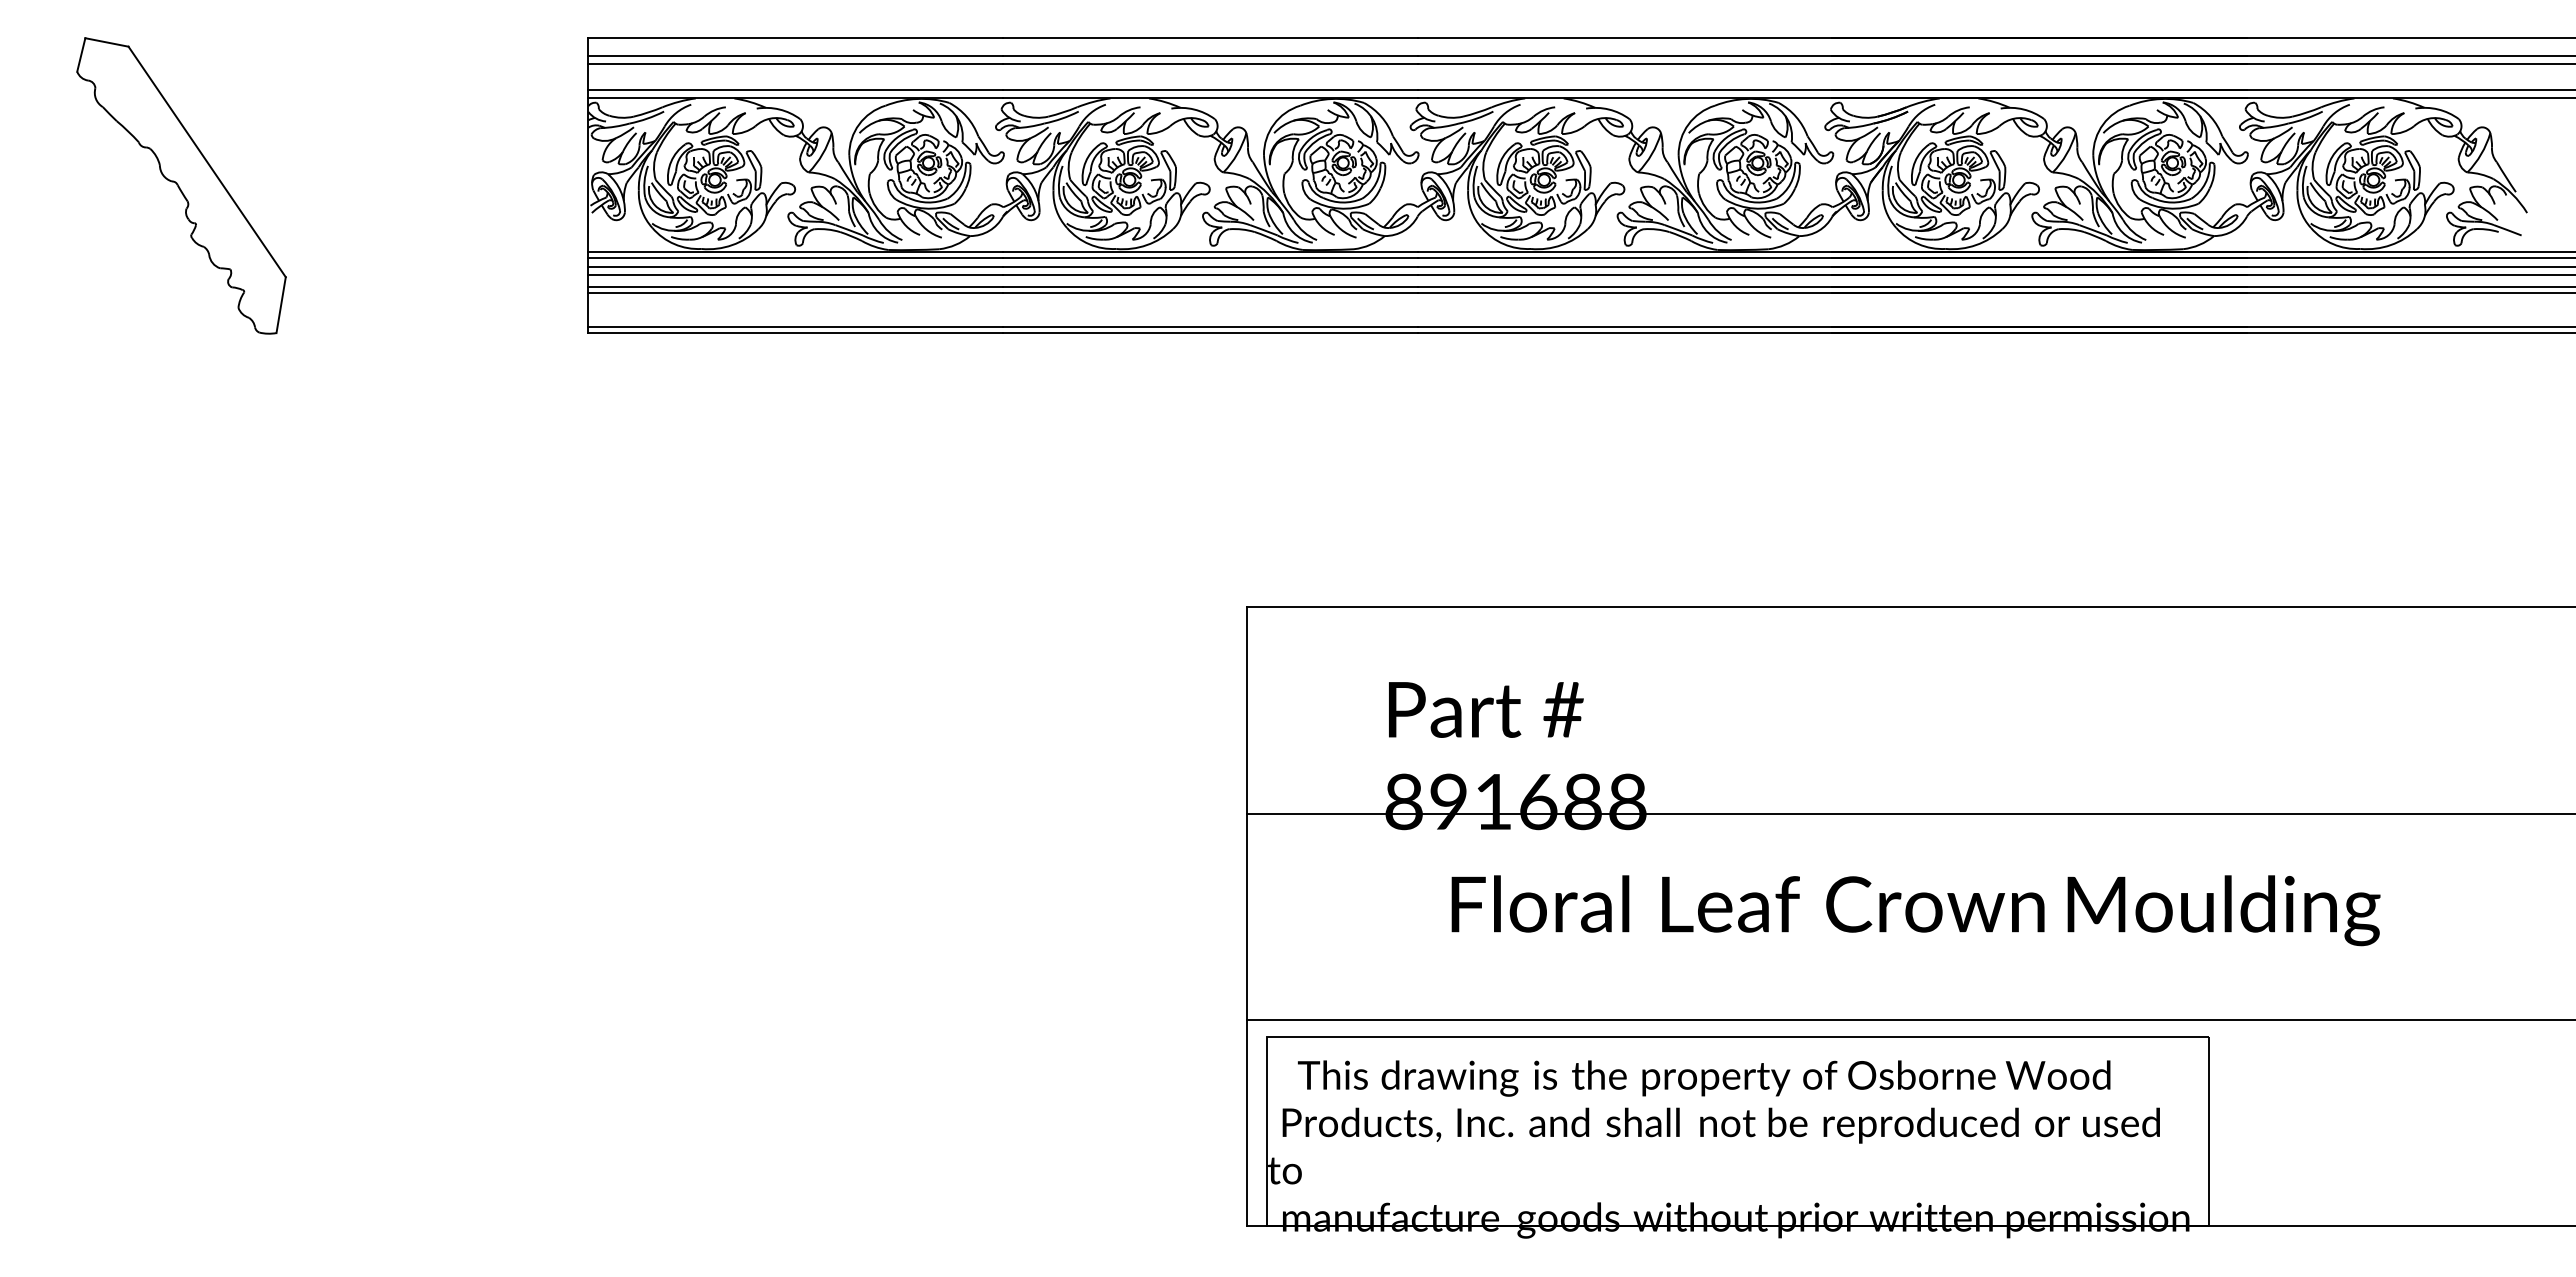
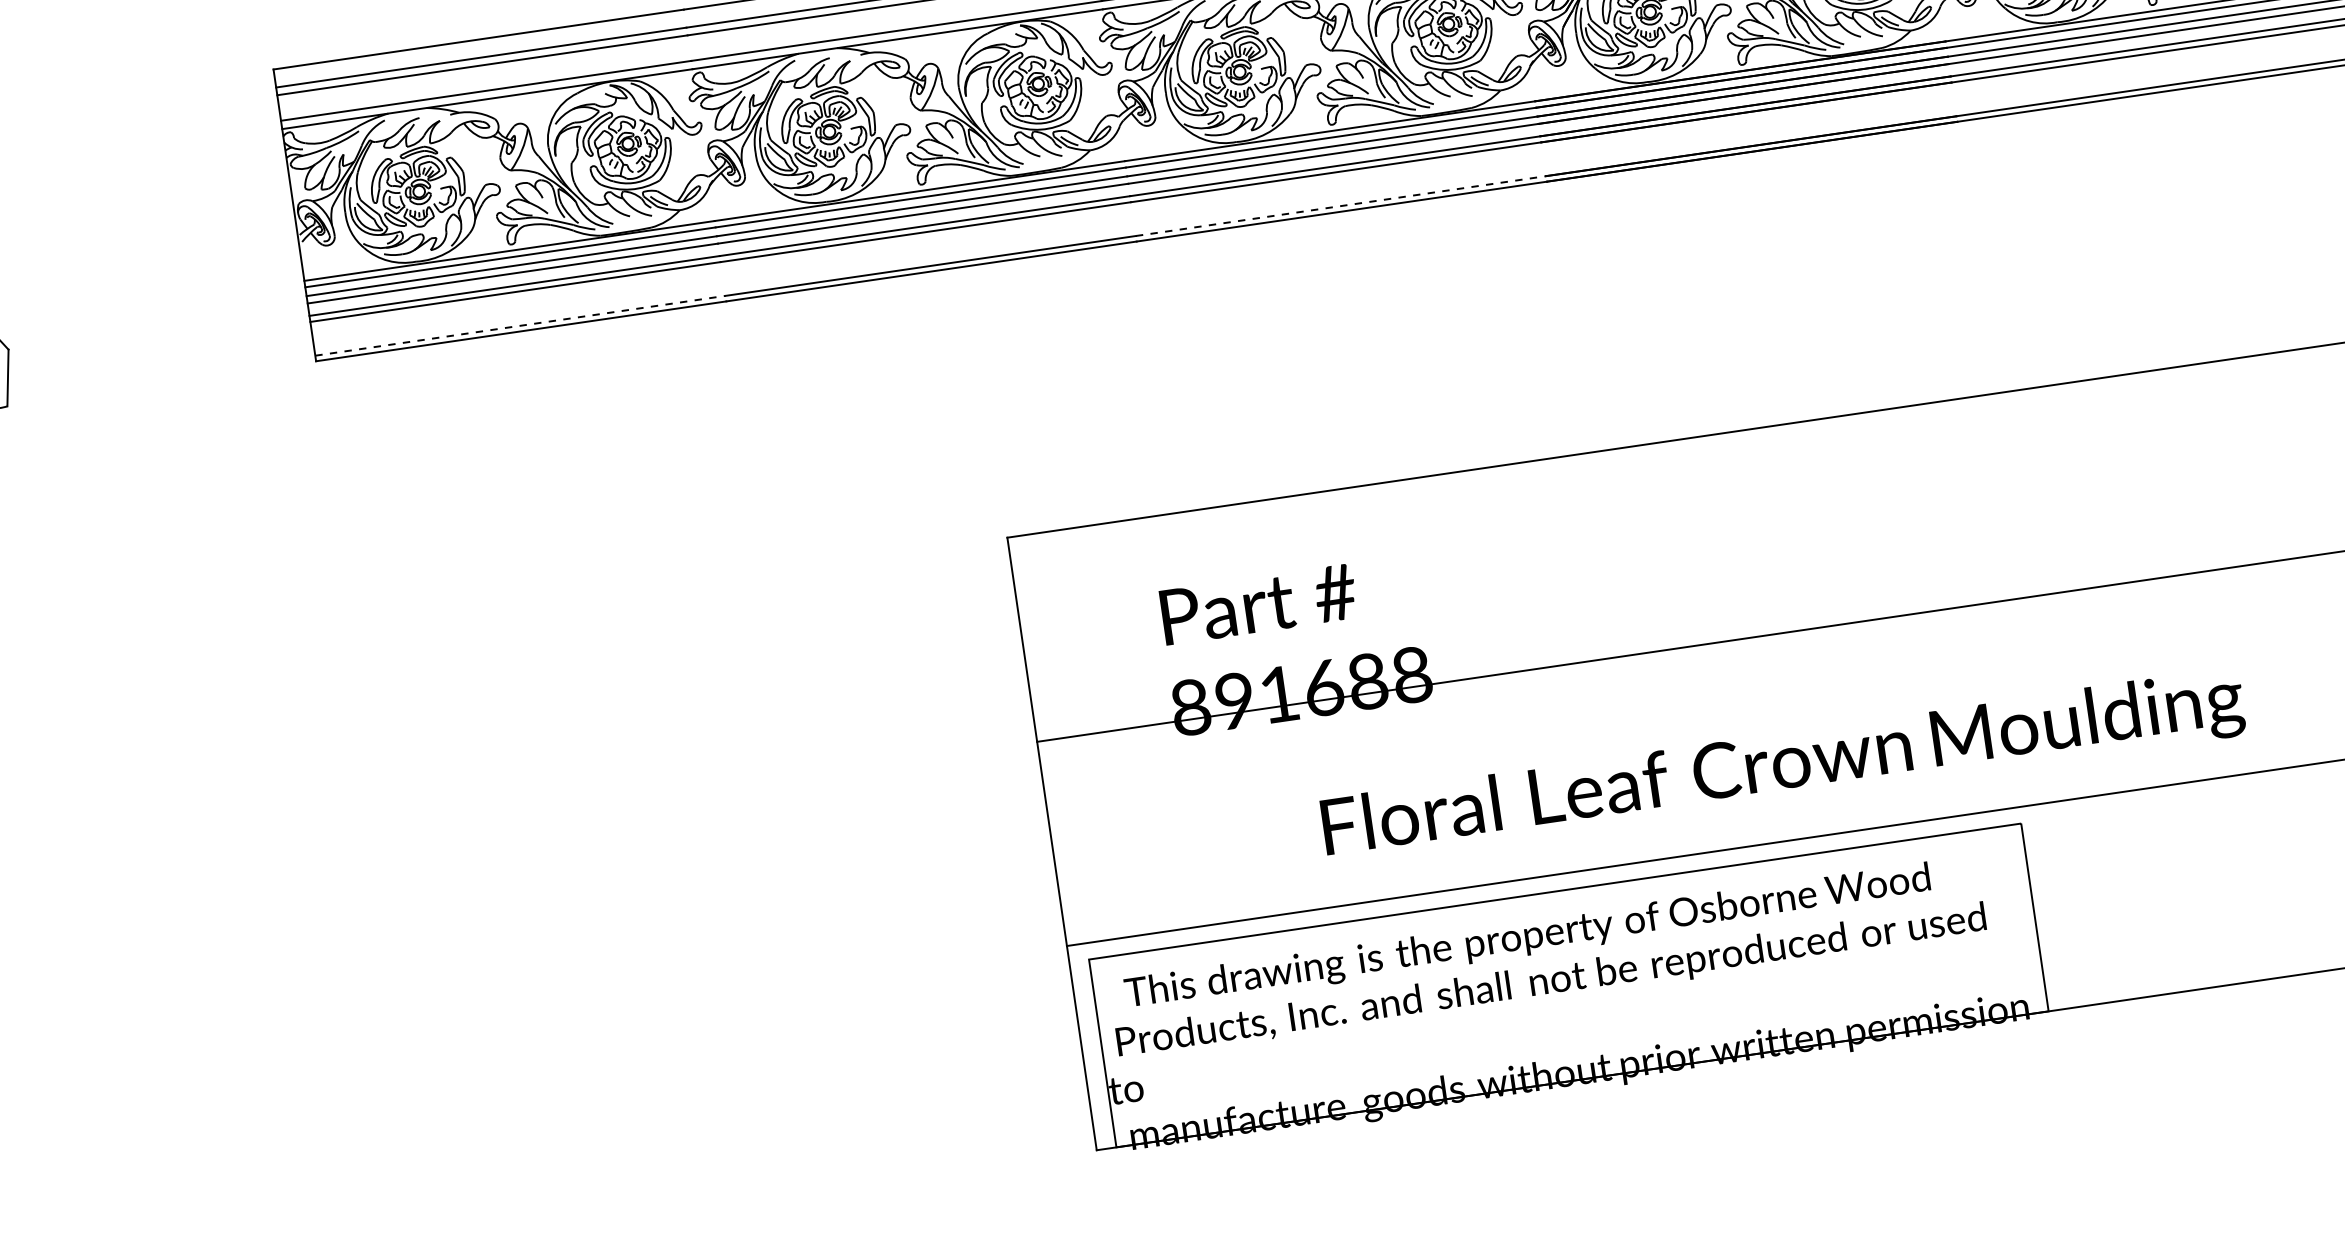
line: (796, 327) -> (521, 325), solid -> dashed
line: (1625, 327) -> (1341, 206), solid -> dashed
text: (1915, 910) -> (1783, 767), moved

